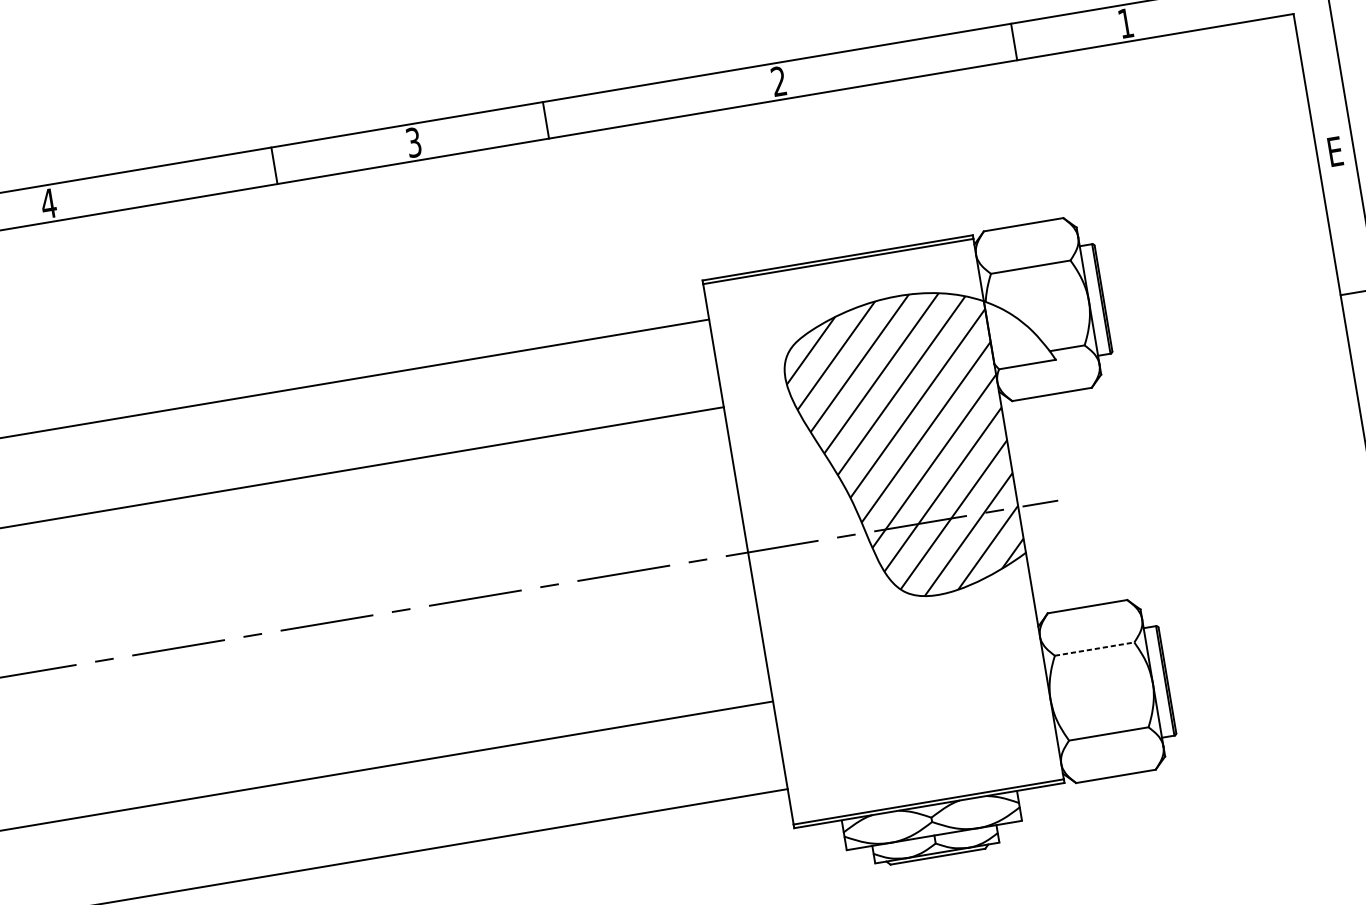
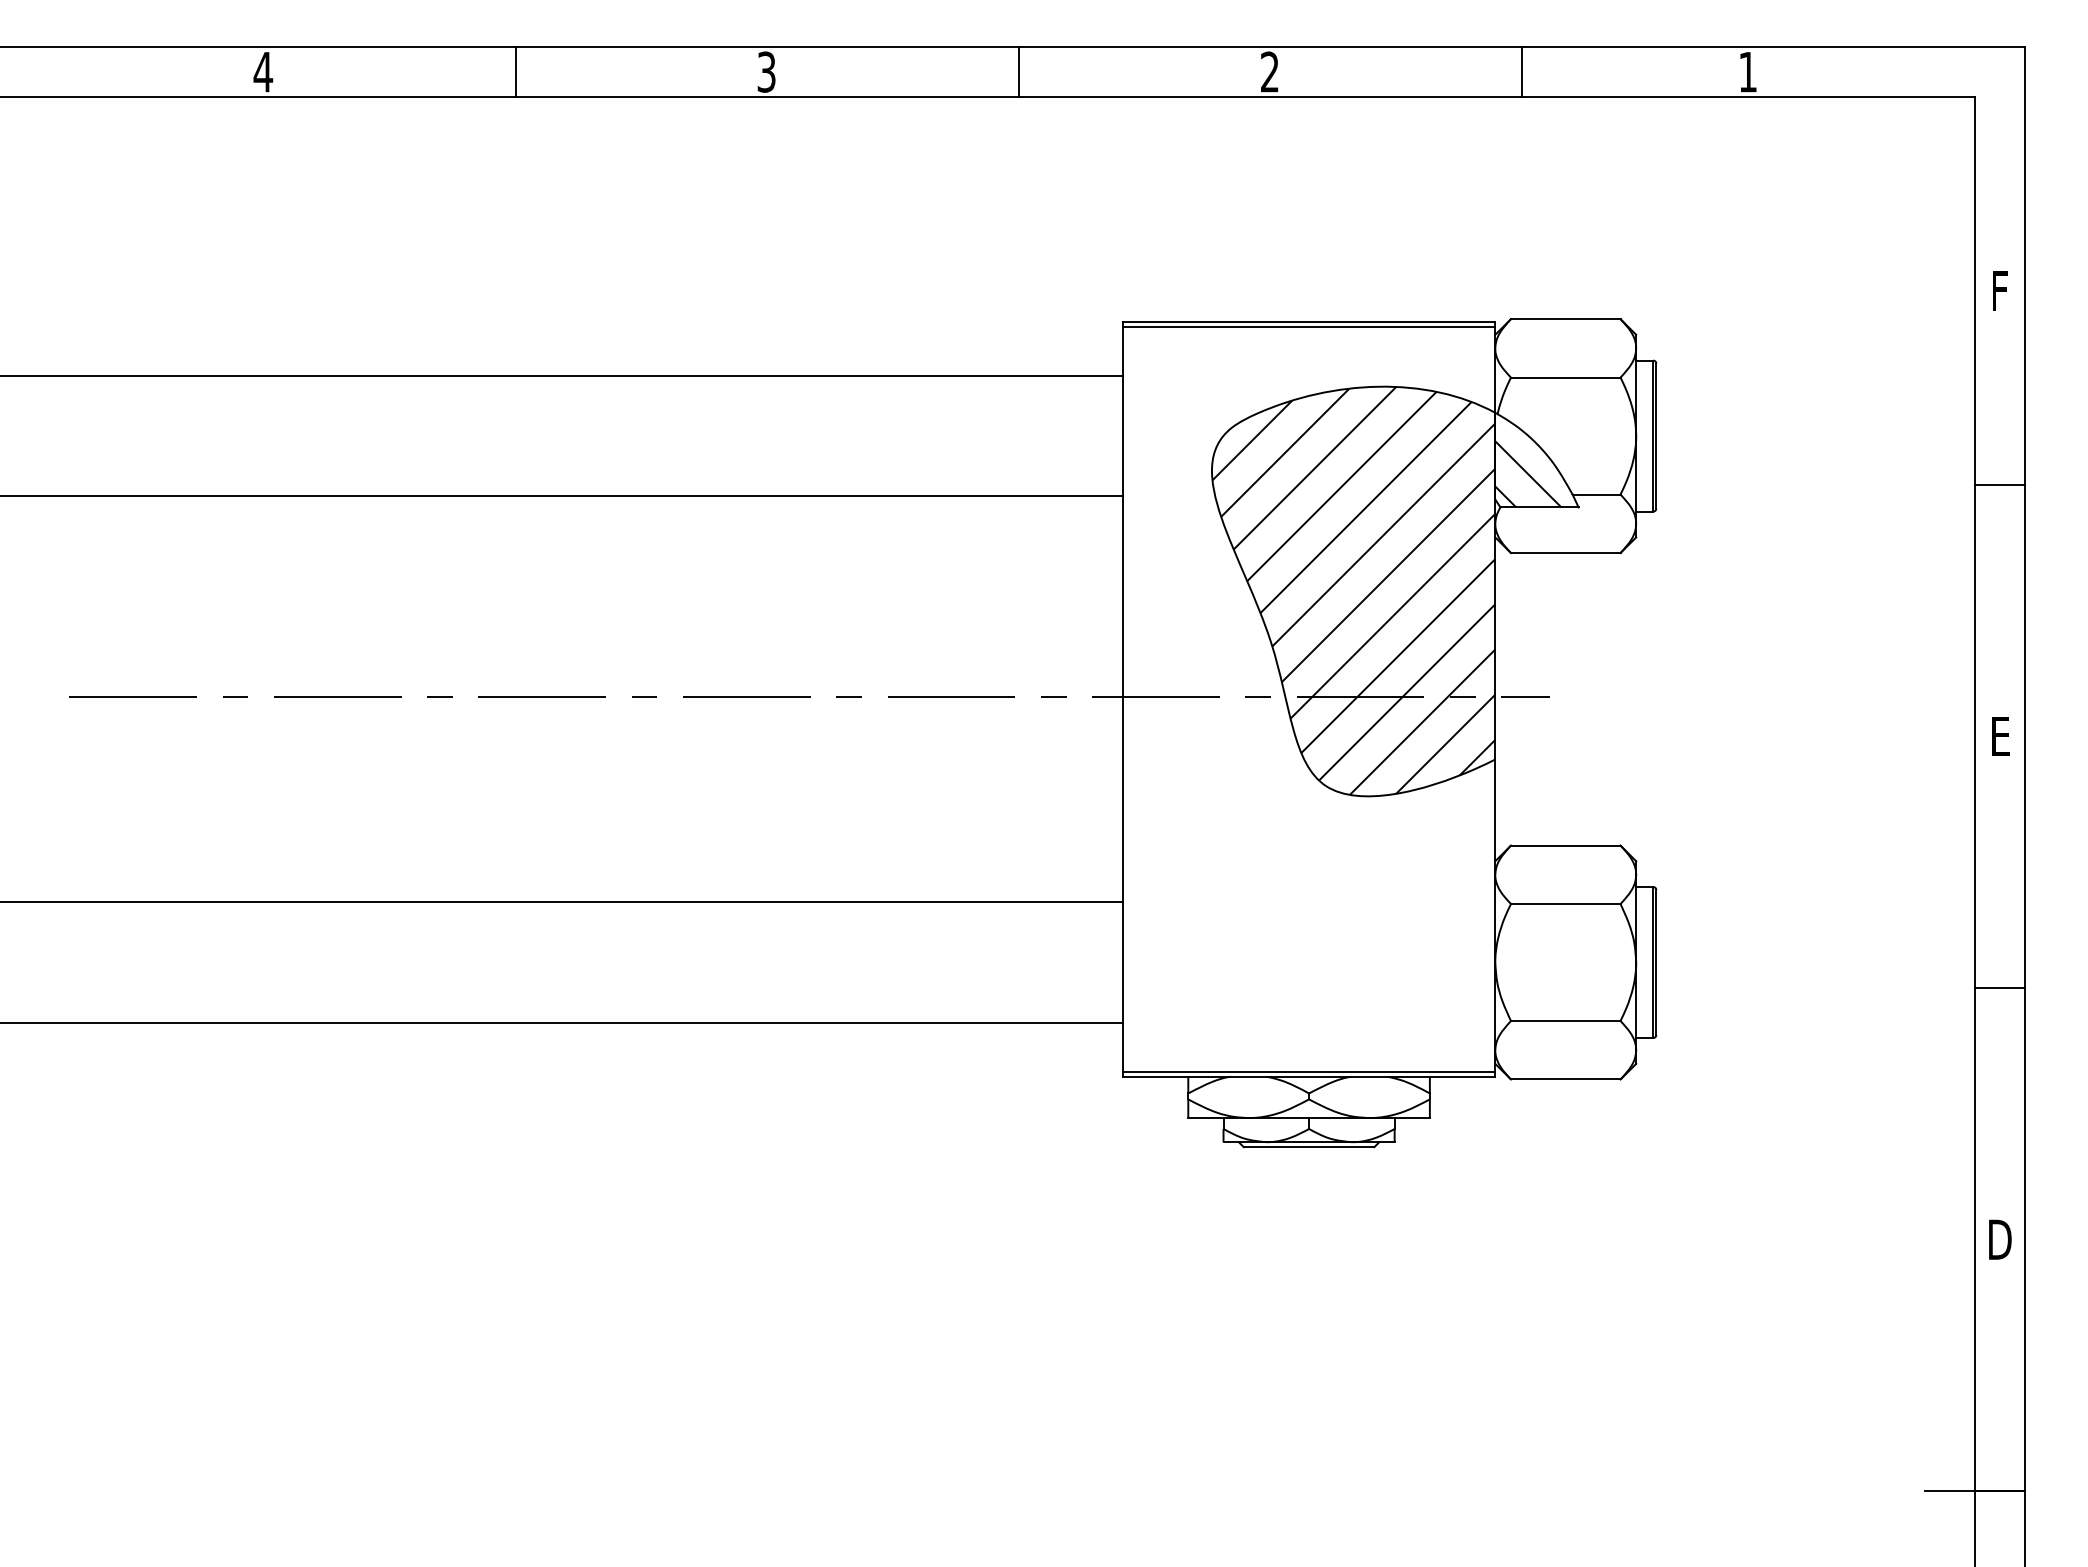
line: (1014, 41) -> (1522, 71), moved
line: (545, 120) -> (1018, 71), moved
text: (1335, 151) -> (2000, 290), E -> F
line: (274, 165) -> (515, 71), moved
hatch: (1015, 341) -> (1528, 474), added
line: (1094, 649) -> (1565, 904), dashed -> solid

